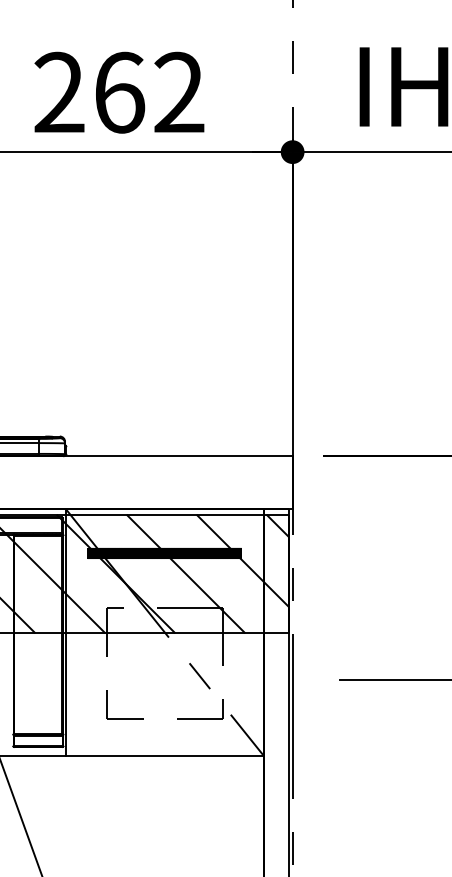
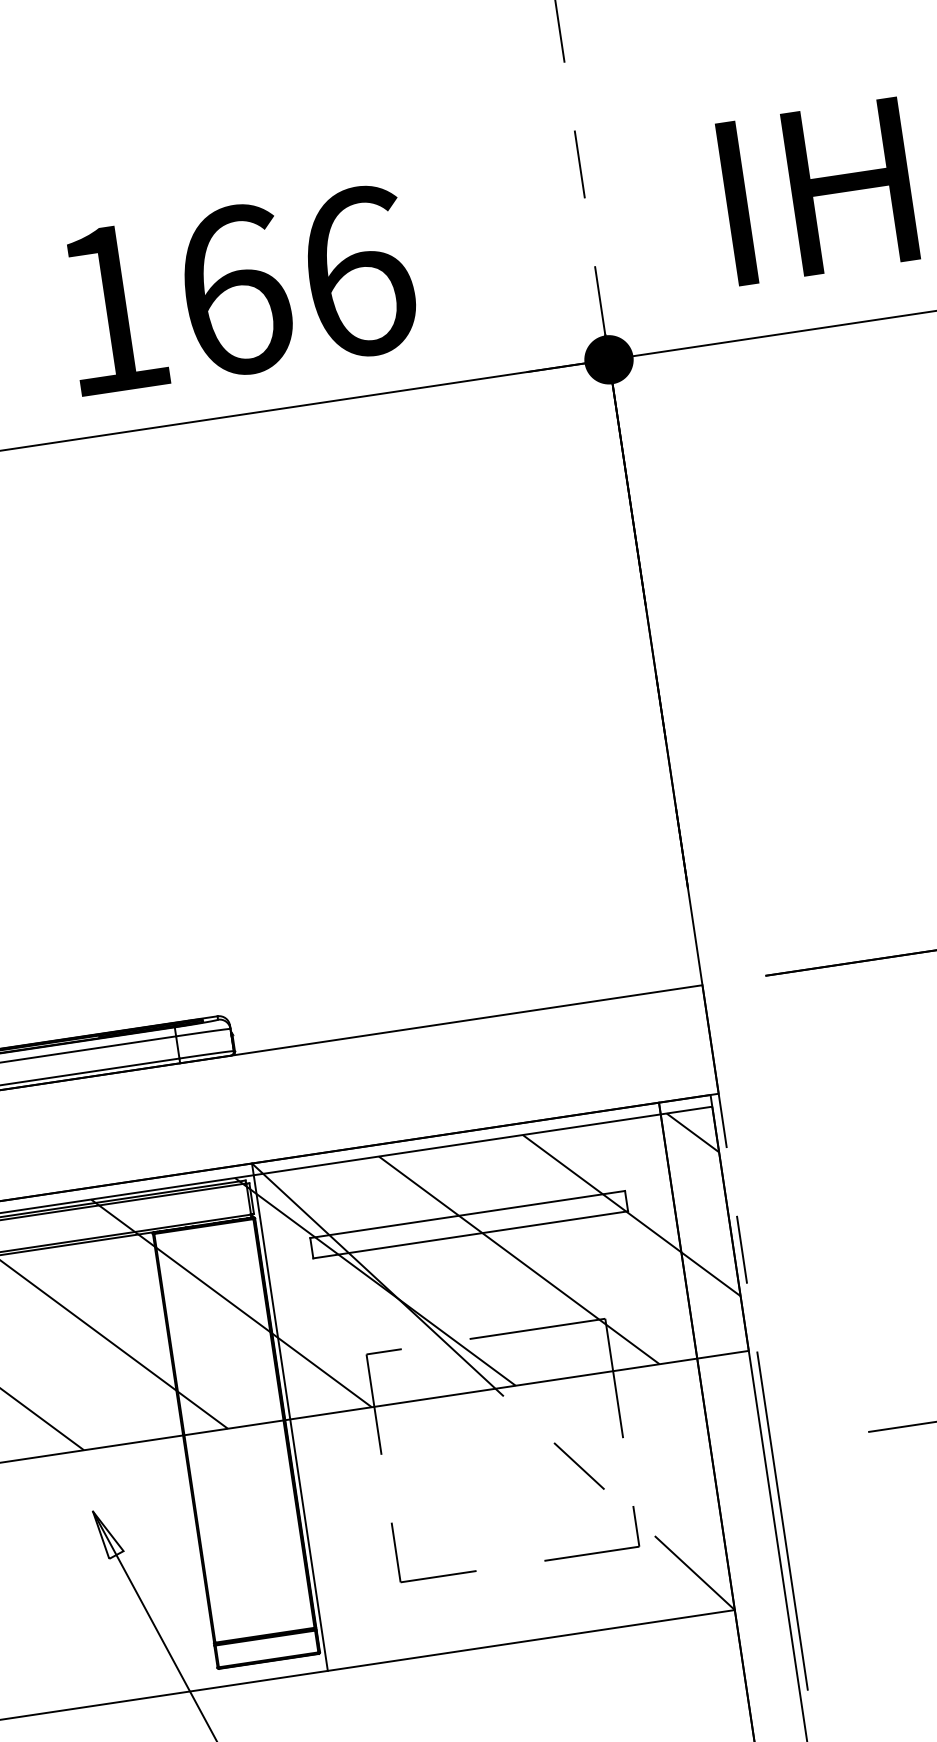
text: (119, 92) -> (234, 290), 262 -> 166
hatch: (164, 553) -> (468, 1224), removed

